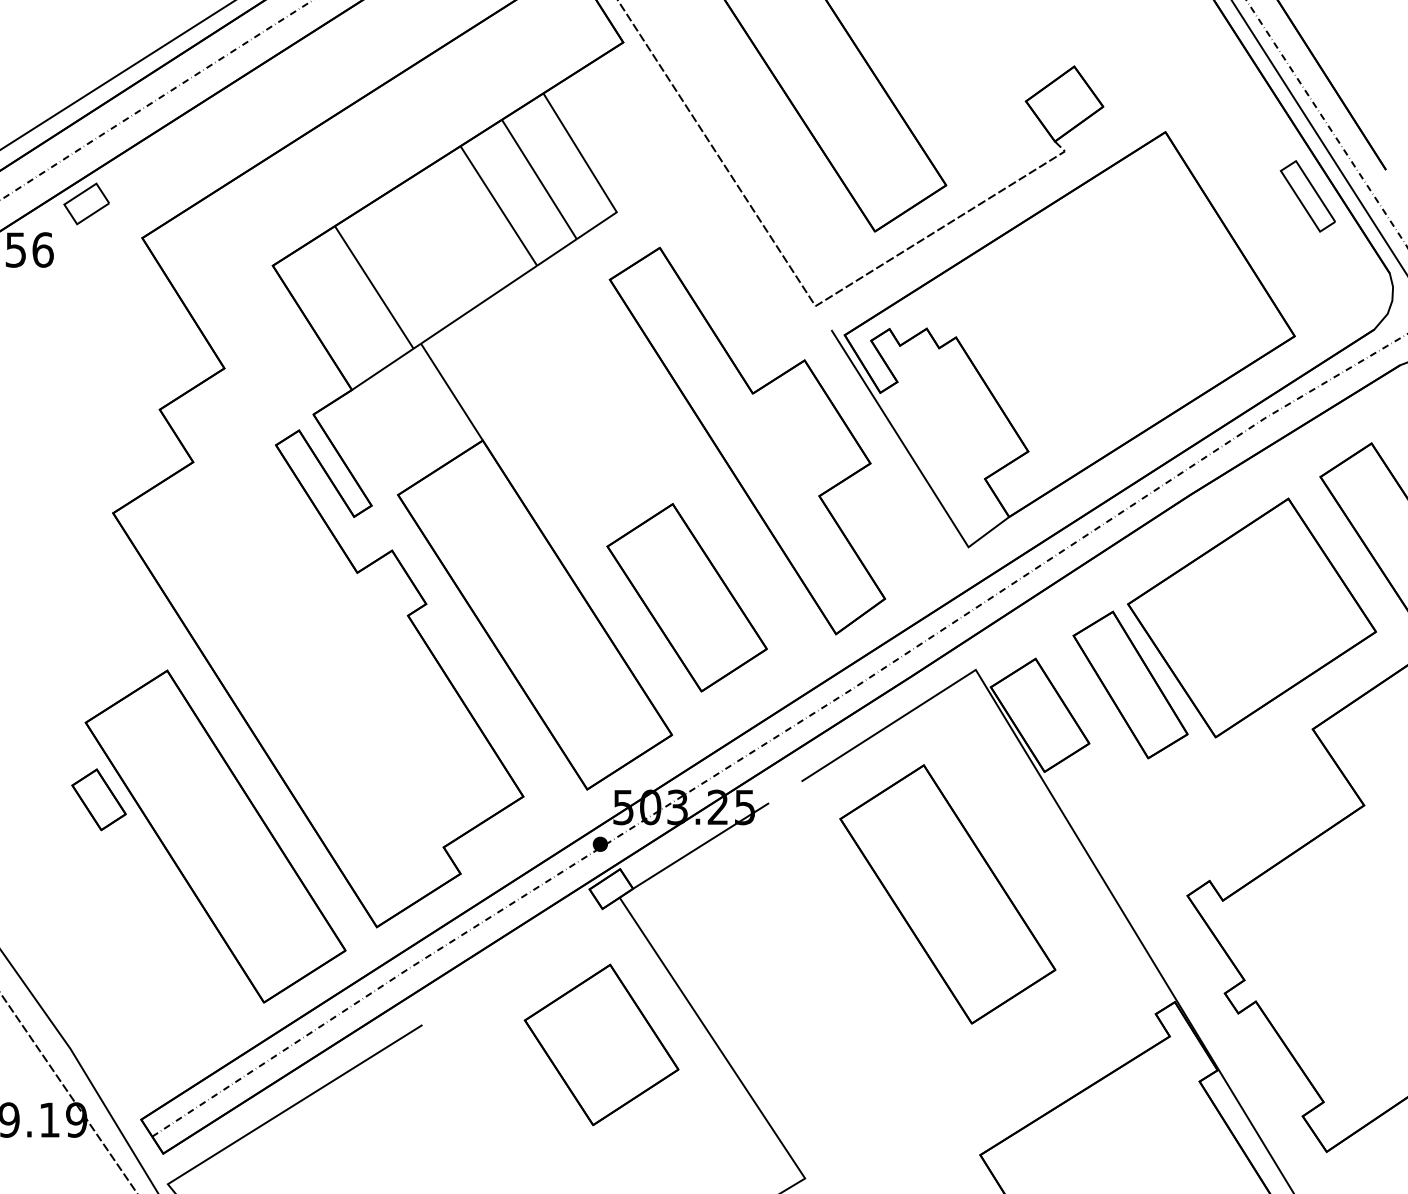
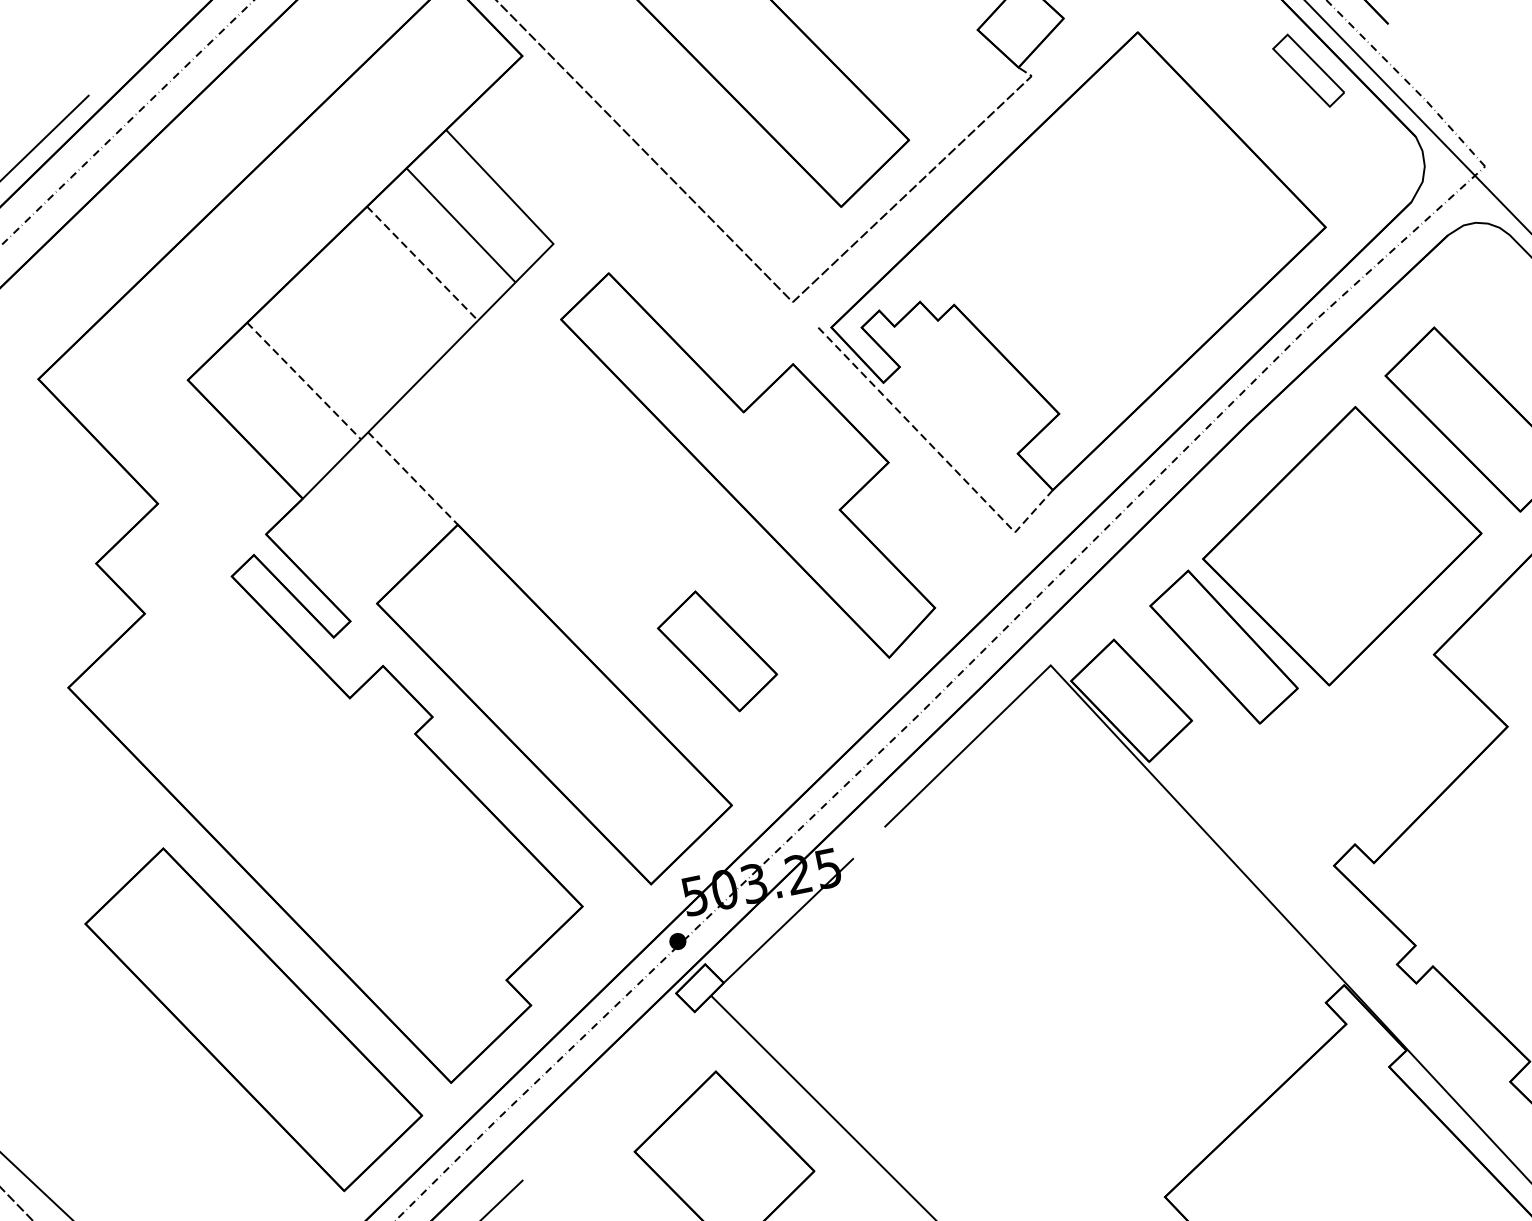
line: (498, 206) -> (422, 264), solid -> dashed
line: (374, 287) -> (304, 381), solid -> dashed
line: (452, 392) -> (413, 478), solid -> dashed
line: (913, 460) -> (935, 449), solid -> dashed
part: (686, 597) -> (716, 651), size x0.6
part: (98, 799) -> (116, 1005), removed
part: (947, 894) -> (1070, 918), removed

